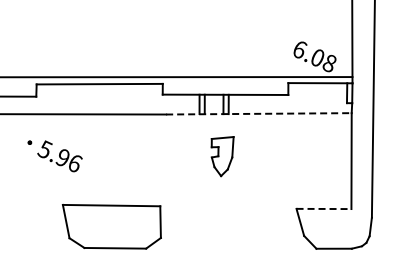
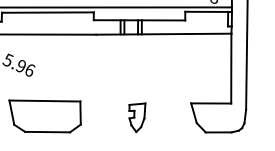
line: (258, 113) -> (163, 33), dashed -> solid
part: (222, 156) -> (137, 117), moved
line: (324, 208) -> (211, 103), dashed -> solid
part: (111, 226) -> (44, 116), moved

